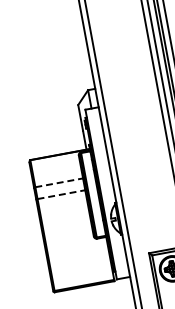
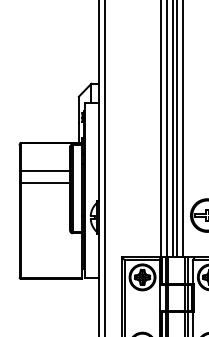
line: (59, 182) -> (45, 170), dashed -> solid
line: (61, 194) -> (45, 182), dashed -> solid

